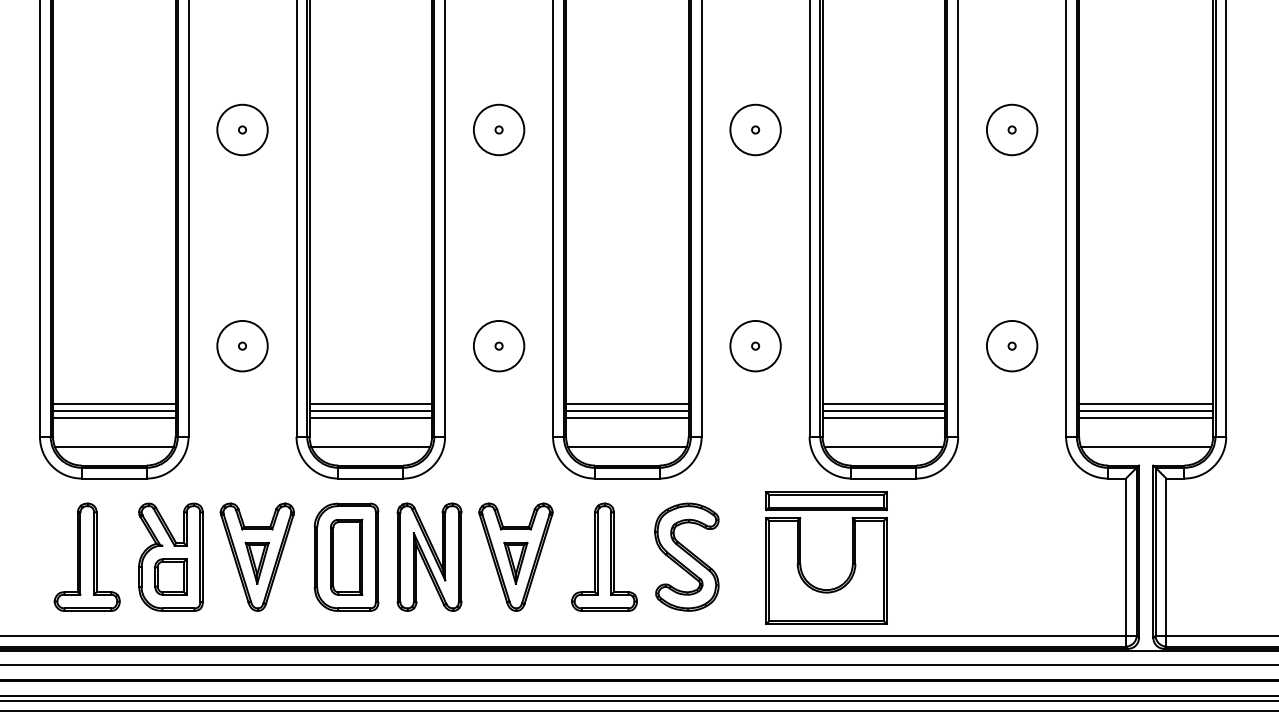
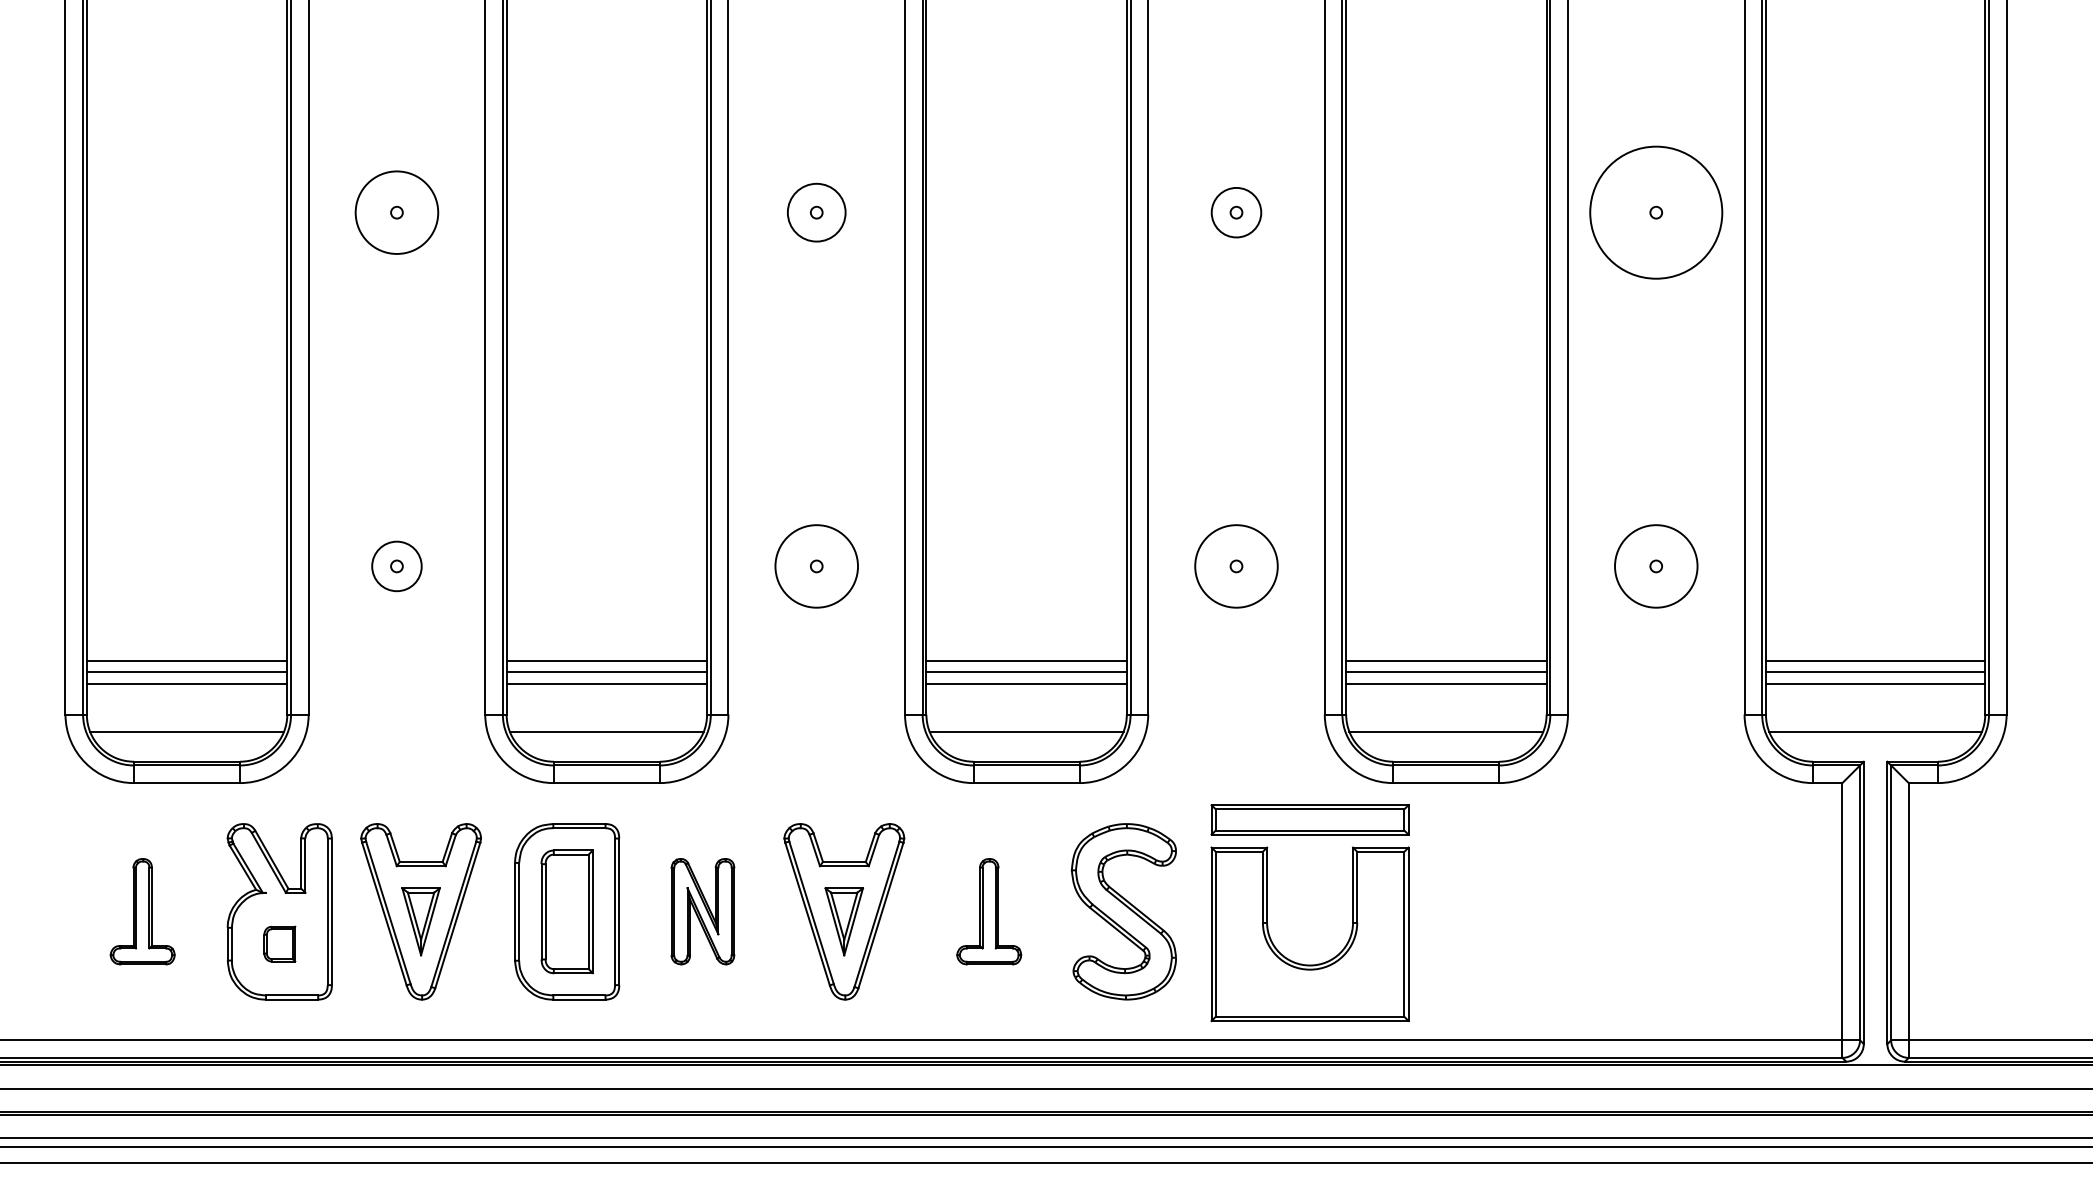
circle: (498, 129) -> (815, 211), size x0.7
circle: (755, 129) -> (1236, 211), size x0.6
circle: (1011, 129) -> (1655, 211), size x1.6
circle: (242, 345) -> (396, 565), size x0.6
part: (86, 556) -> (141, 910), size x0.6
part: (429, 556) -> (702, 910), size x0.6
part: (604, 556) -> (989, 910), size x0.6
part: (801, 564) -> (1269, 923), moved
part: (170, 576) -> (279, 943), size x0.6

